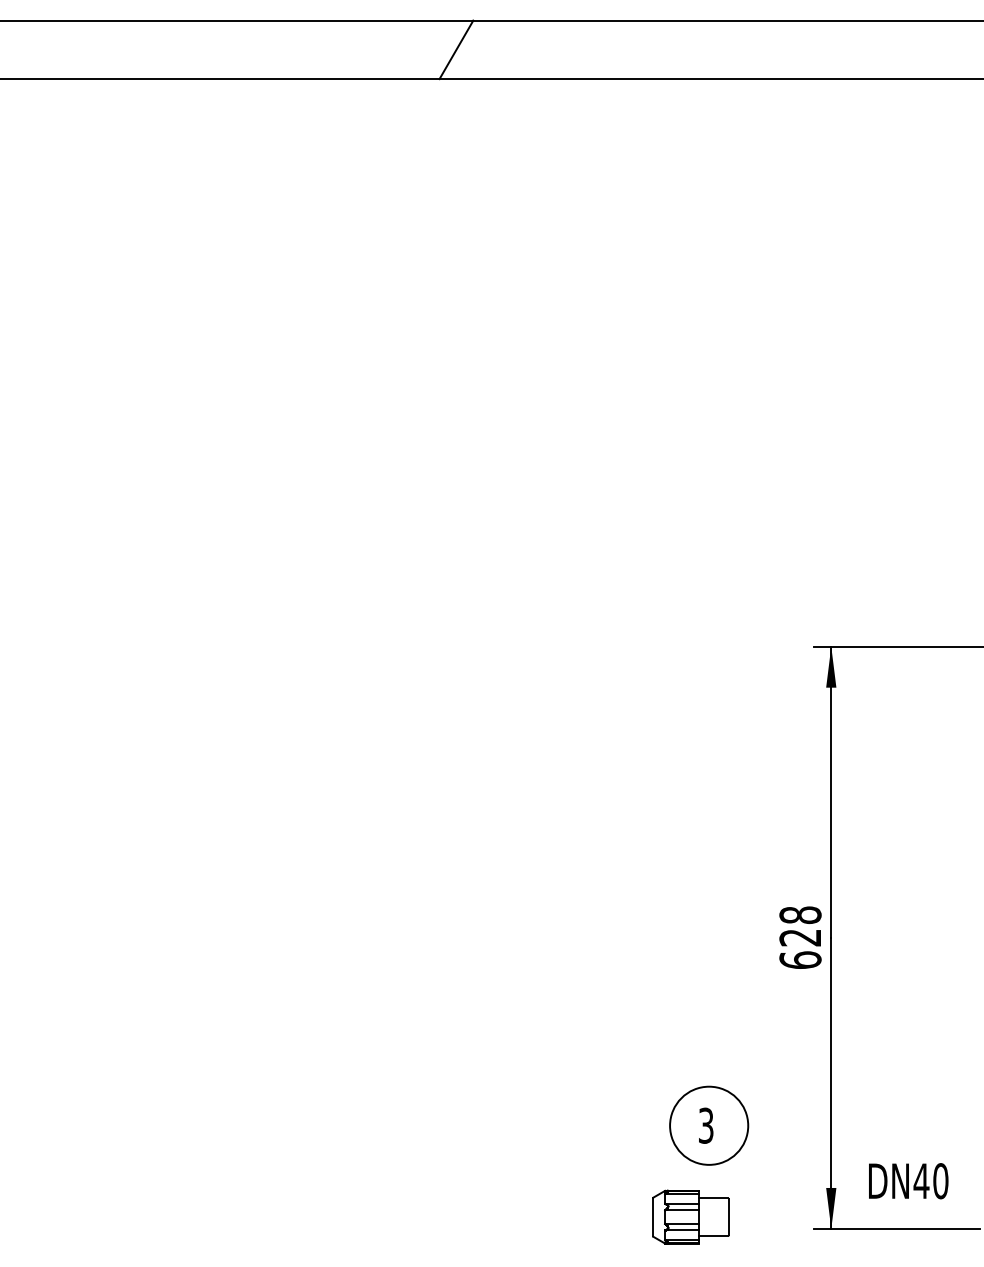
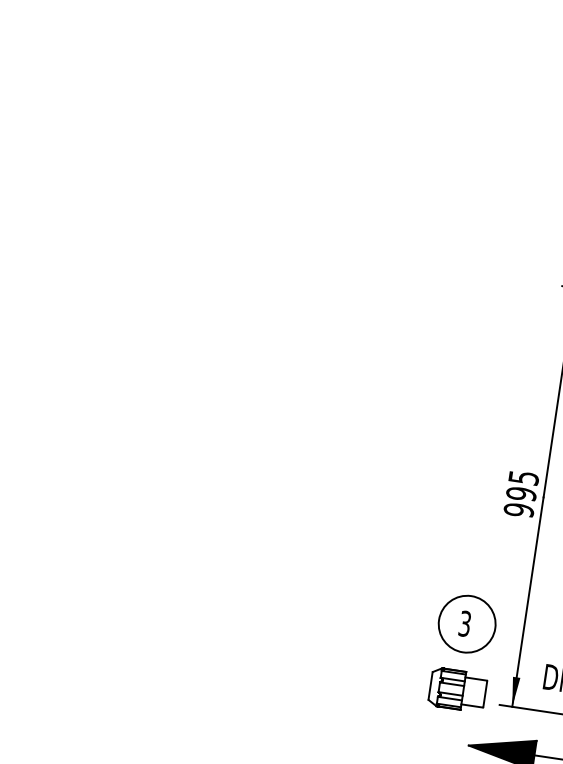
text: (800, 937) -> (521, 493), 628 -> 995
part: (709, 1125) -> (467, 624), moved
part: (690, 1216) -> (457, 689), moved

